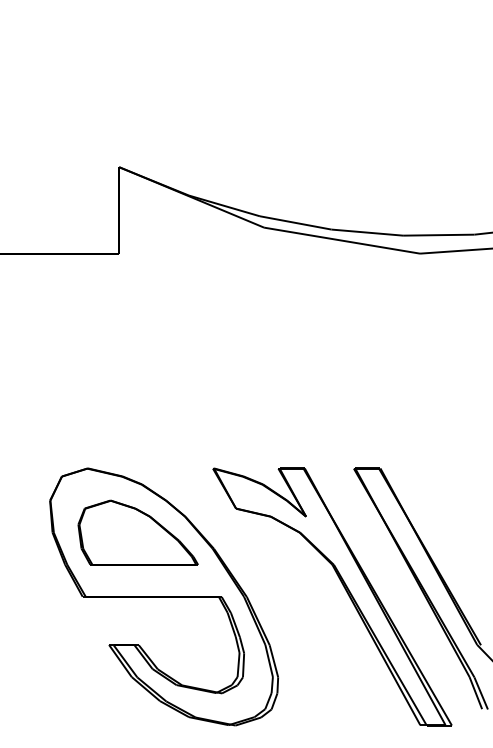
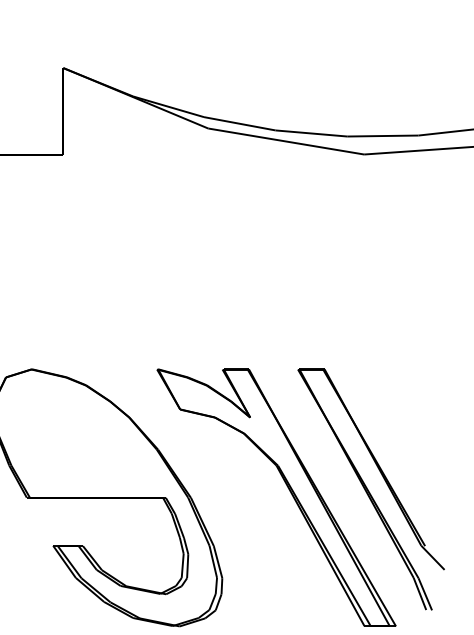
part: (137, 532) -> (81, 433), removed

